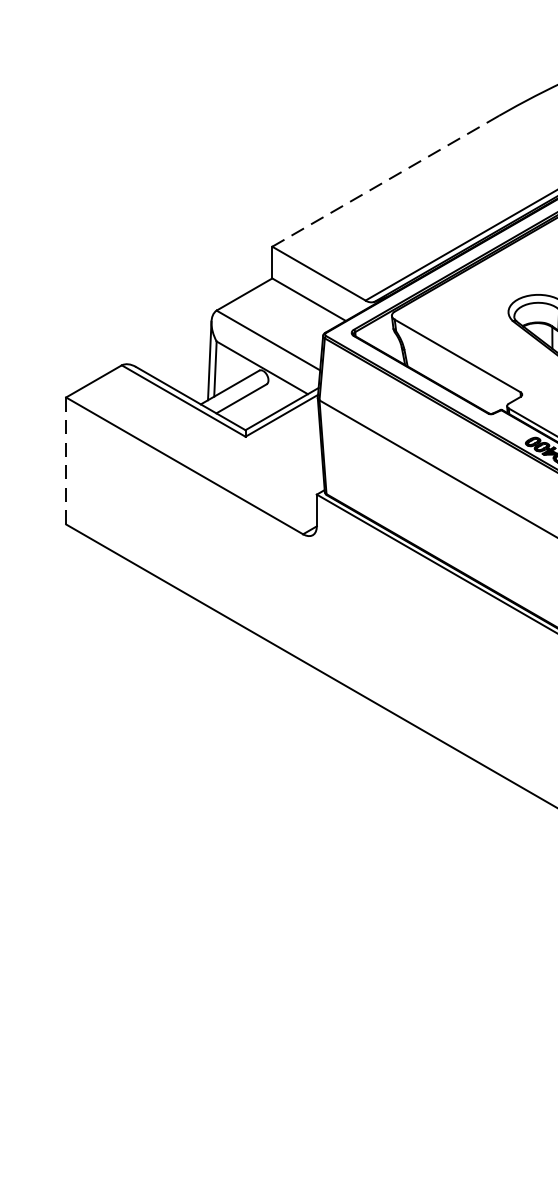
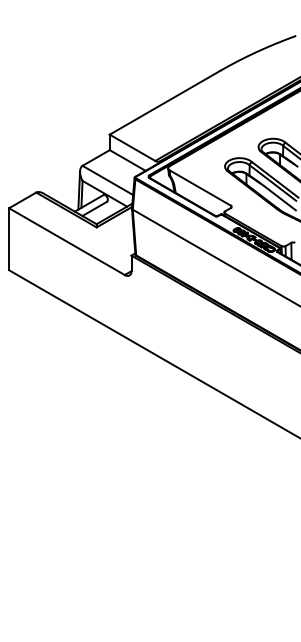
line: (386, 180) -> (165, 102), dashed -> solid
line: (66, 461) -> (9, 239), dashed -> solid

